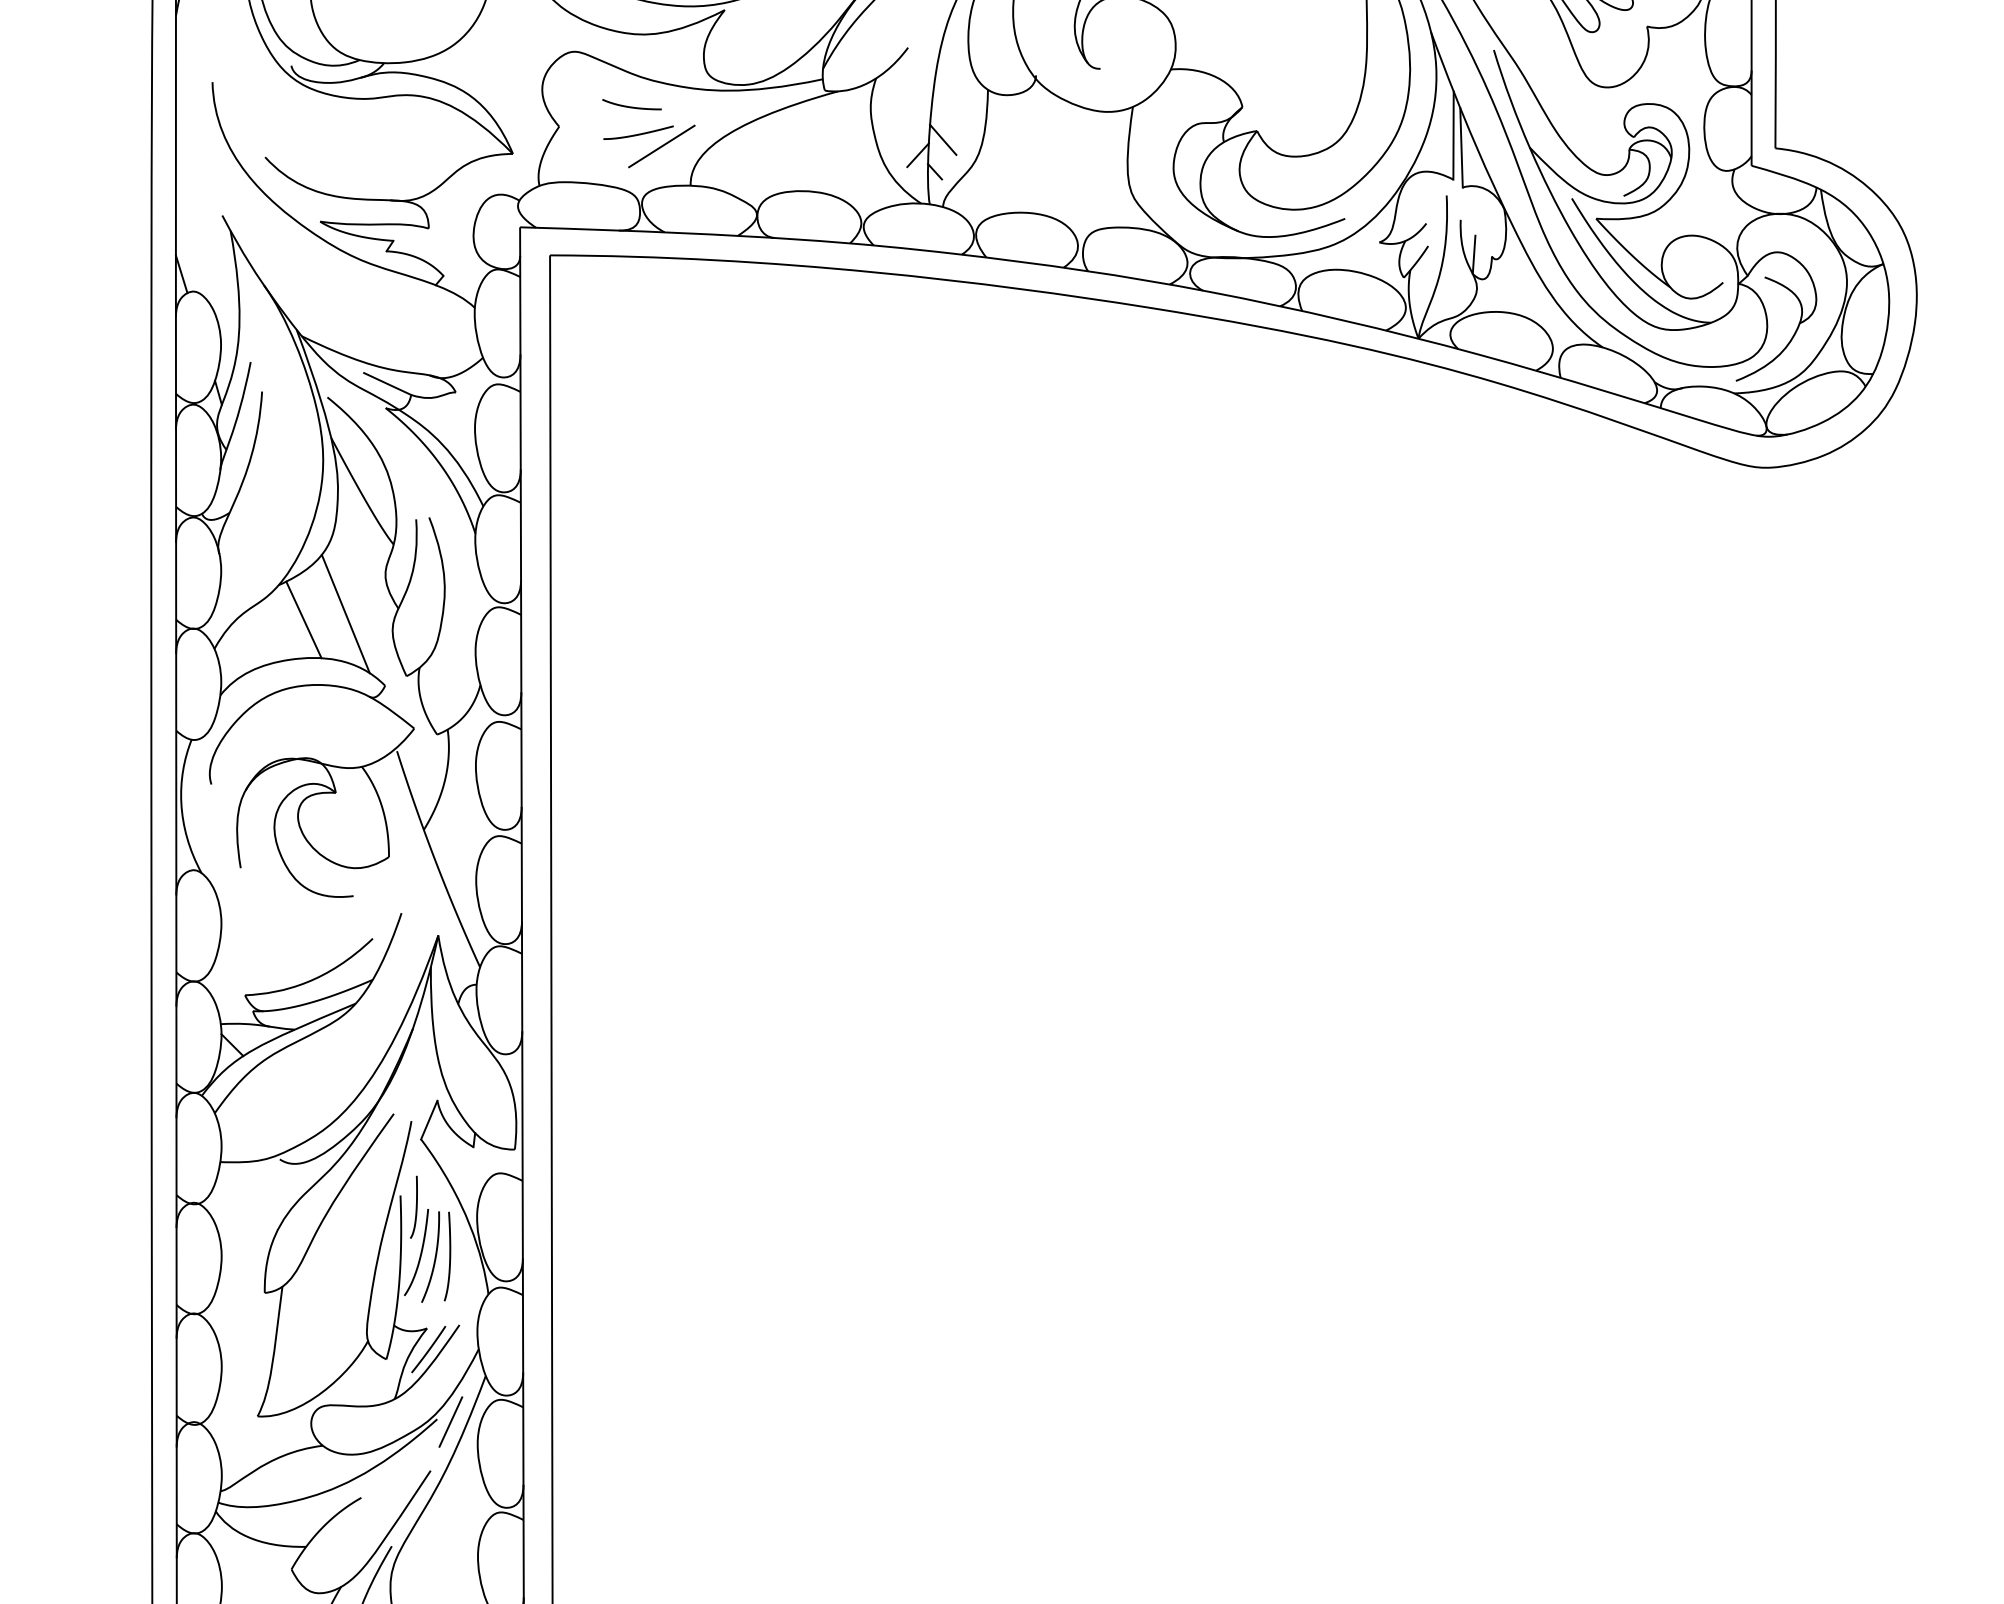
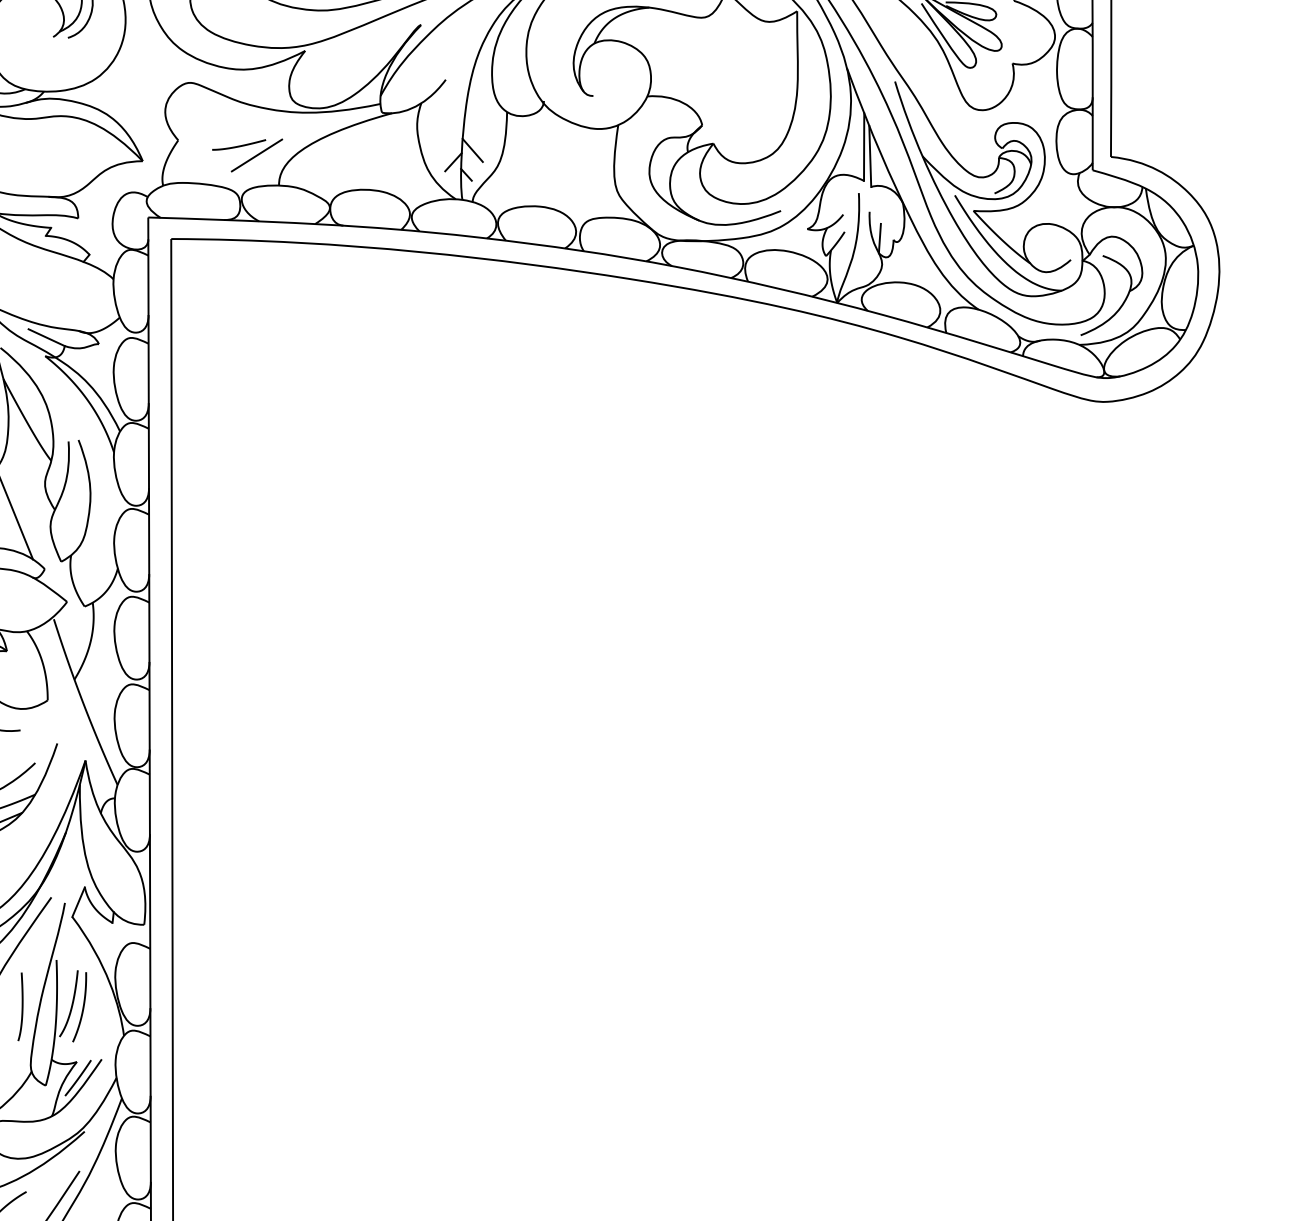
curve: (631, 106) -> (233, 124), removed
curve: (415, 1206) -> (68, 968), removed
curve: (449, 1256) -> (22, 1006), moved
line: (450, 1421) -> (94, 1133), removed

